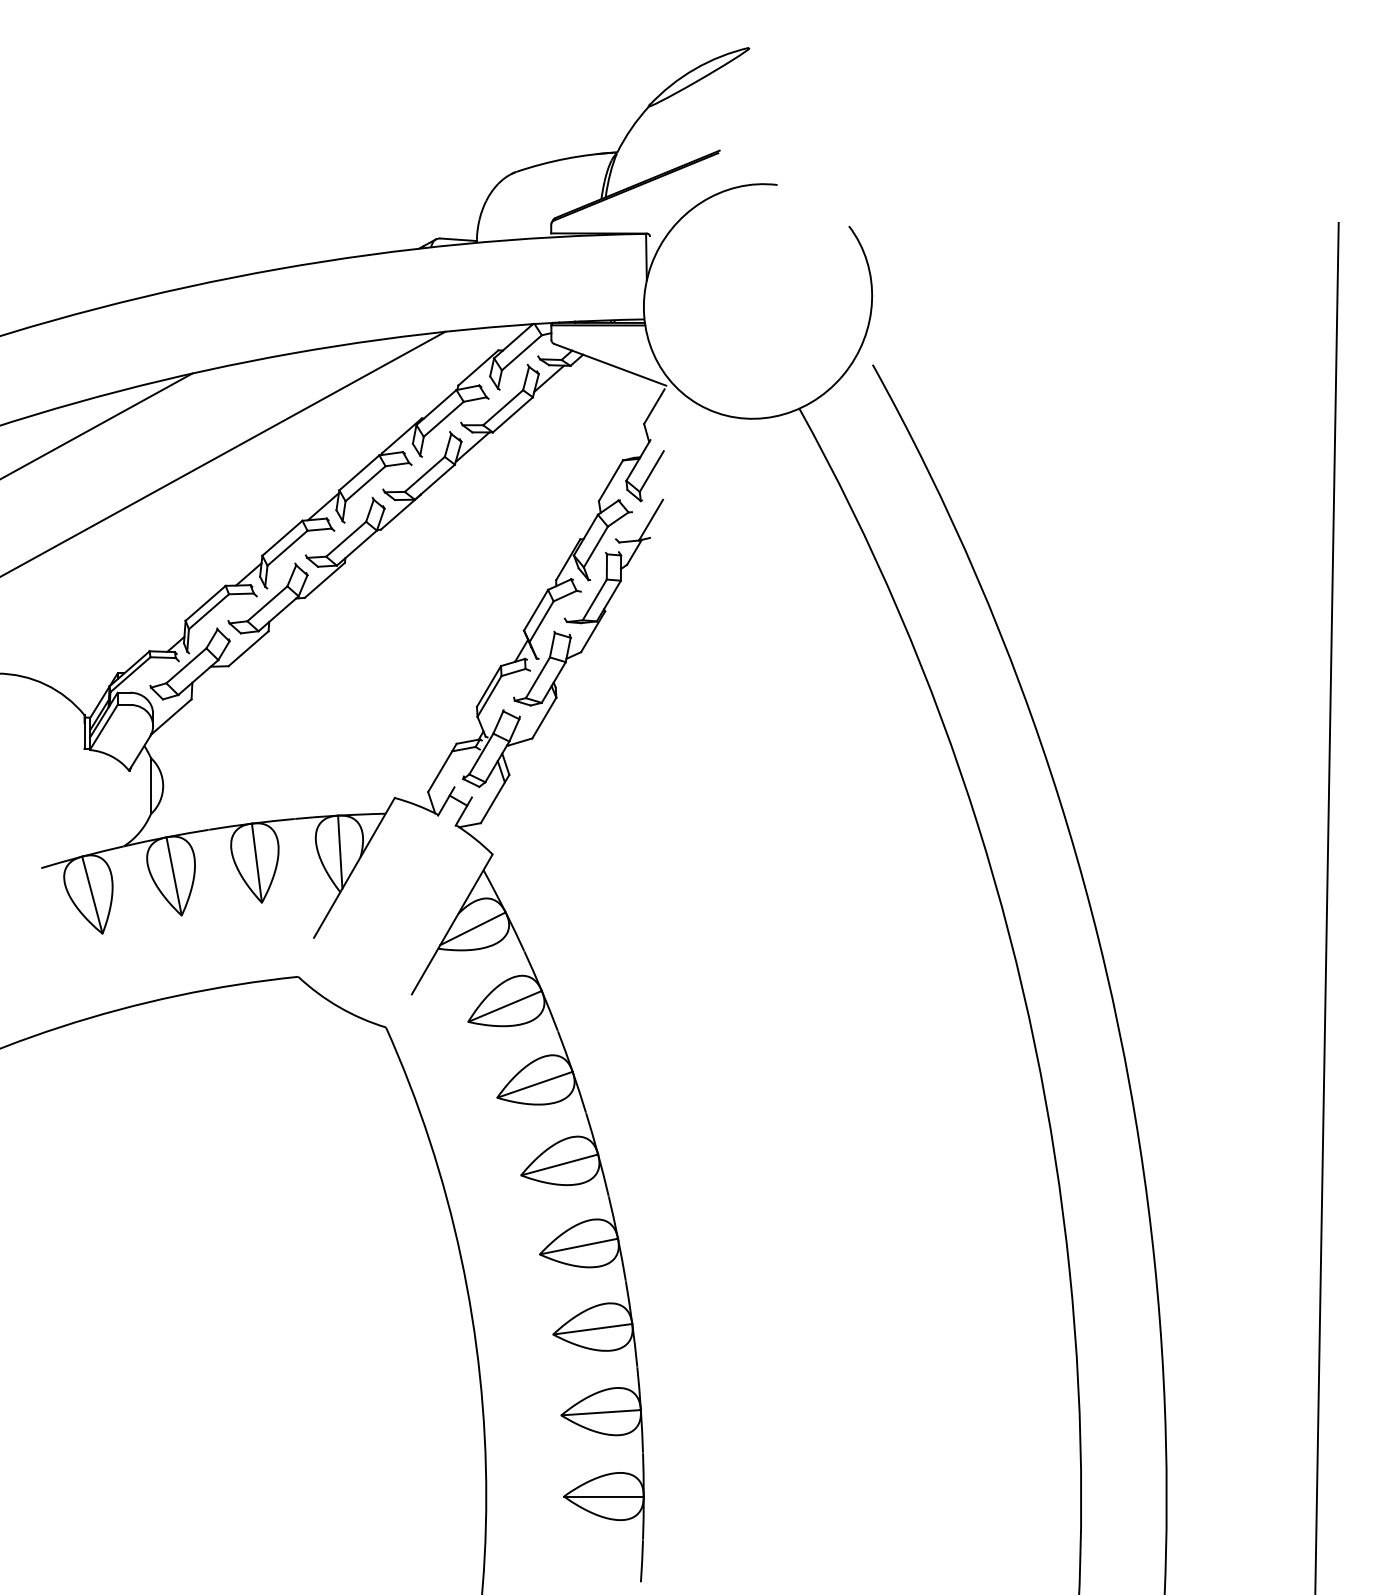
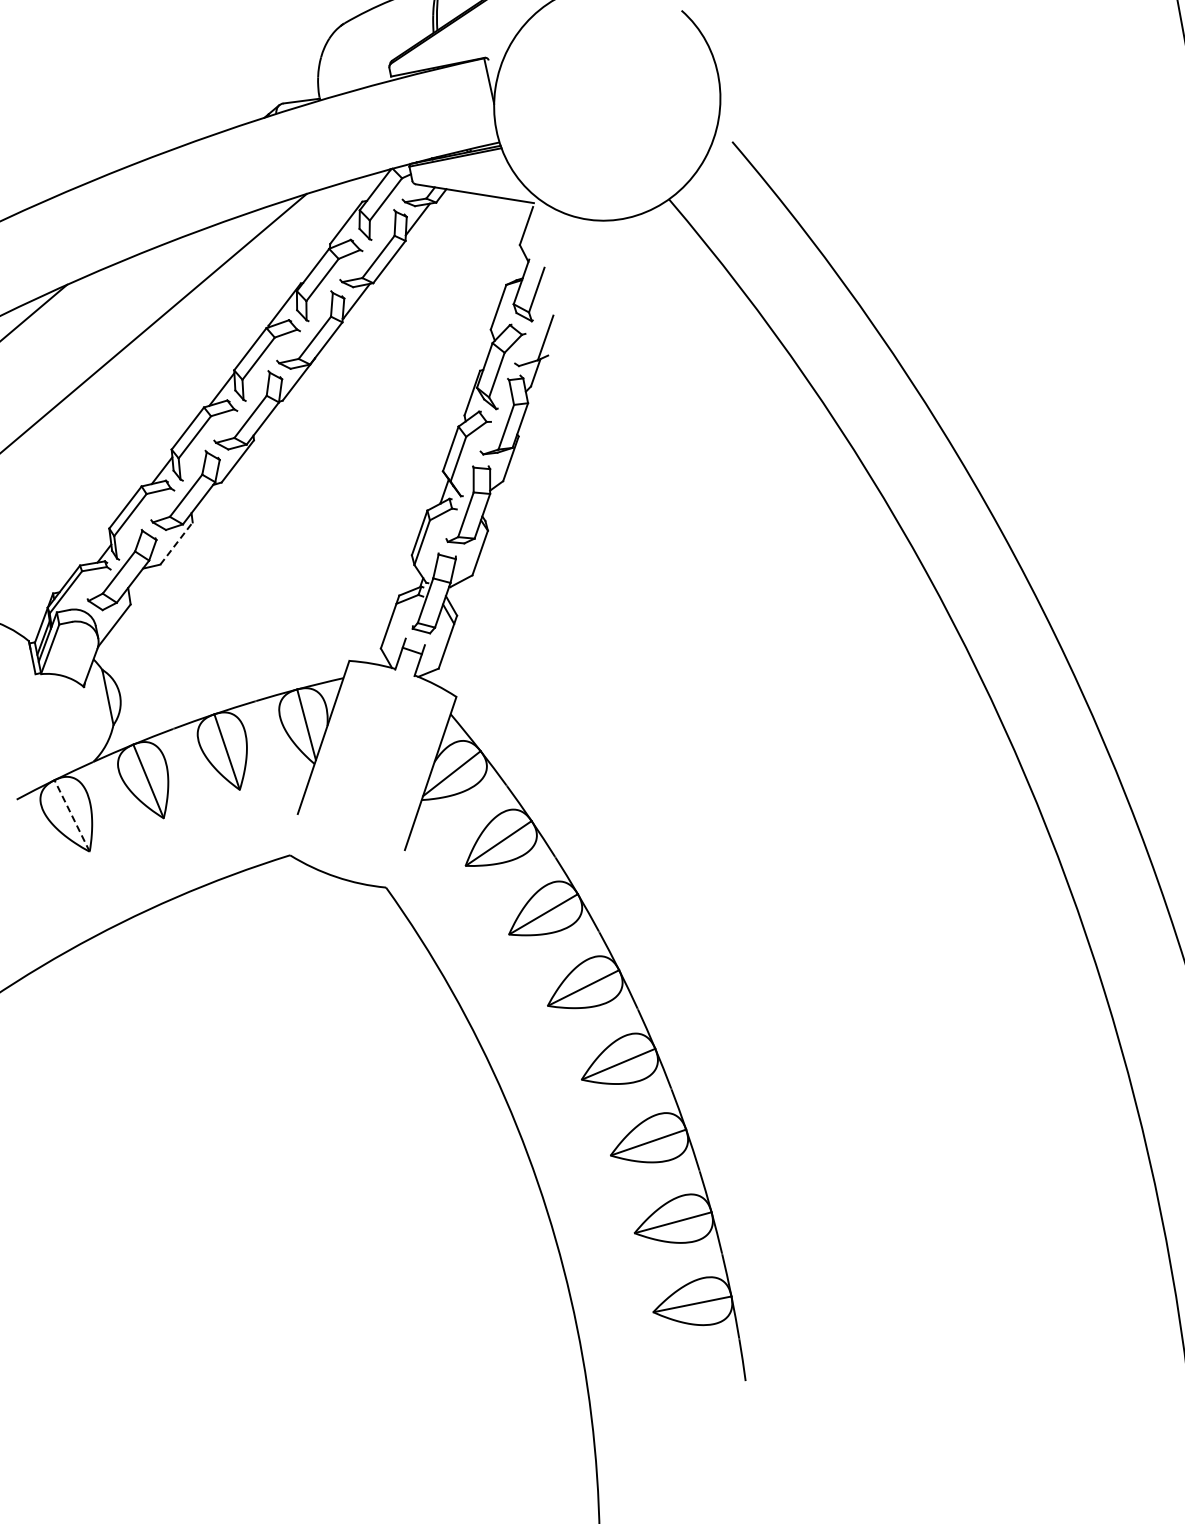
line: (248, 648) -> (176, 543), solid -> dashed
line: (92, 895) -> (72, 816), solid -> dashed

